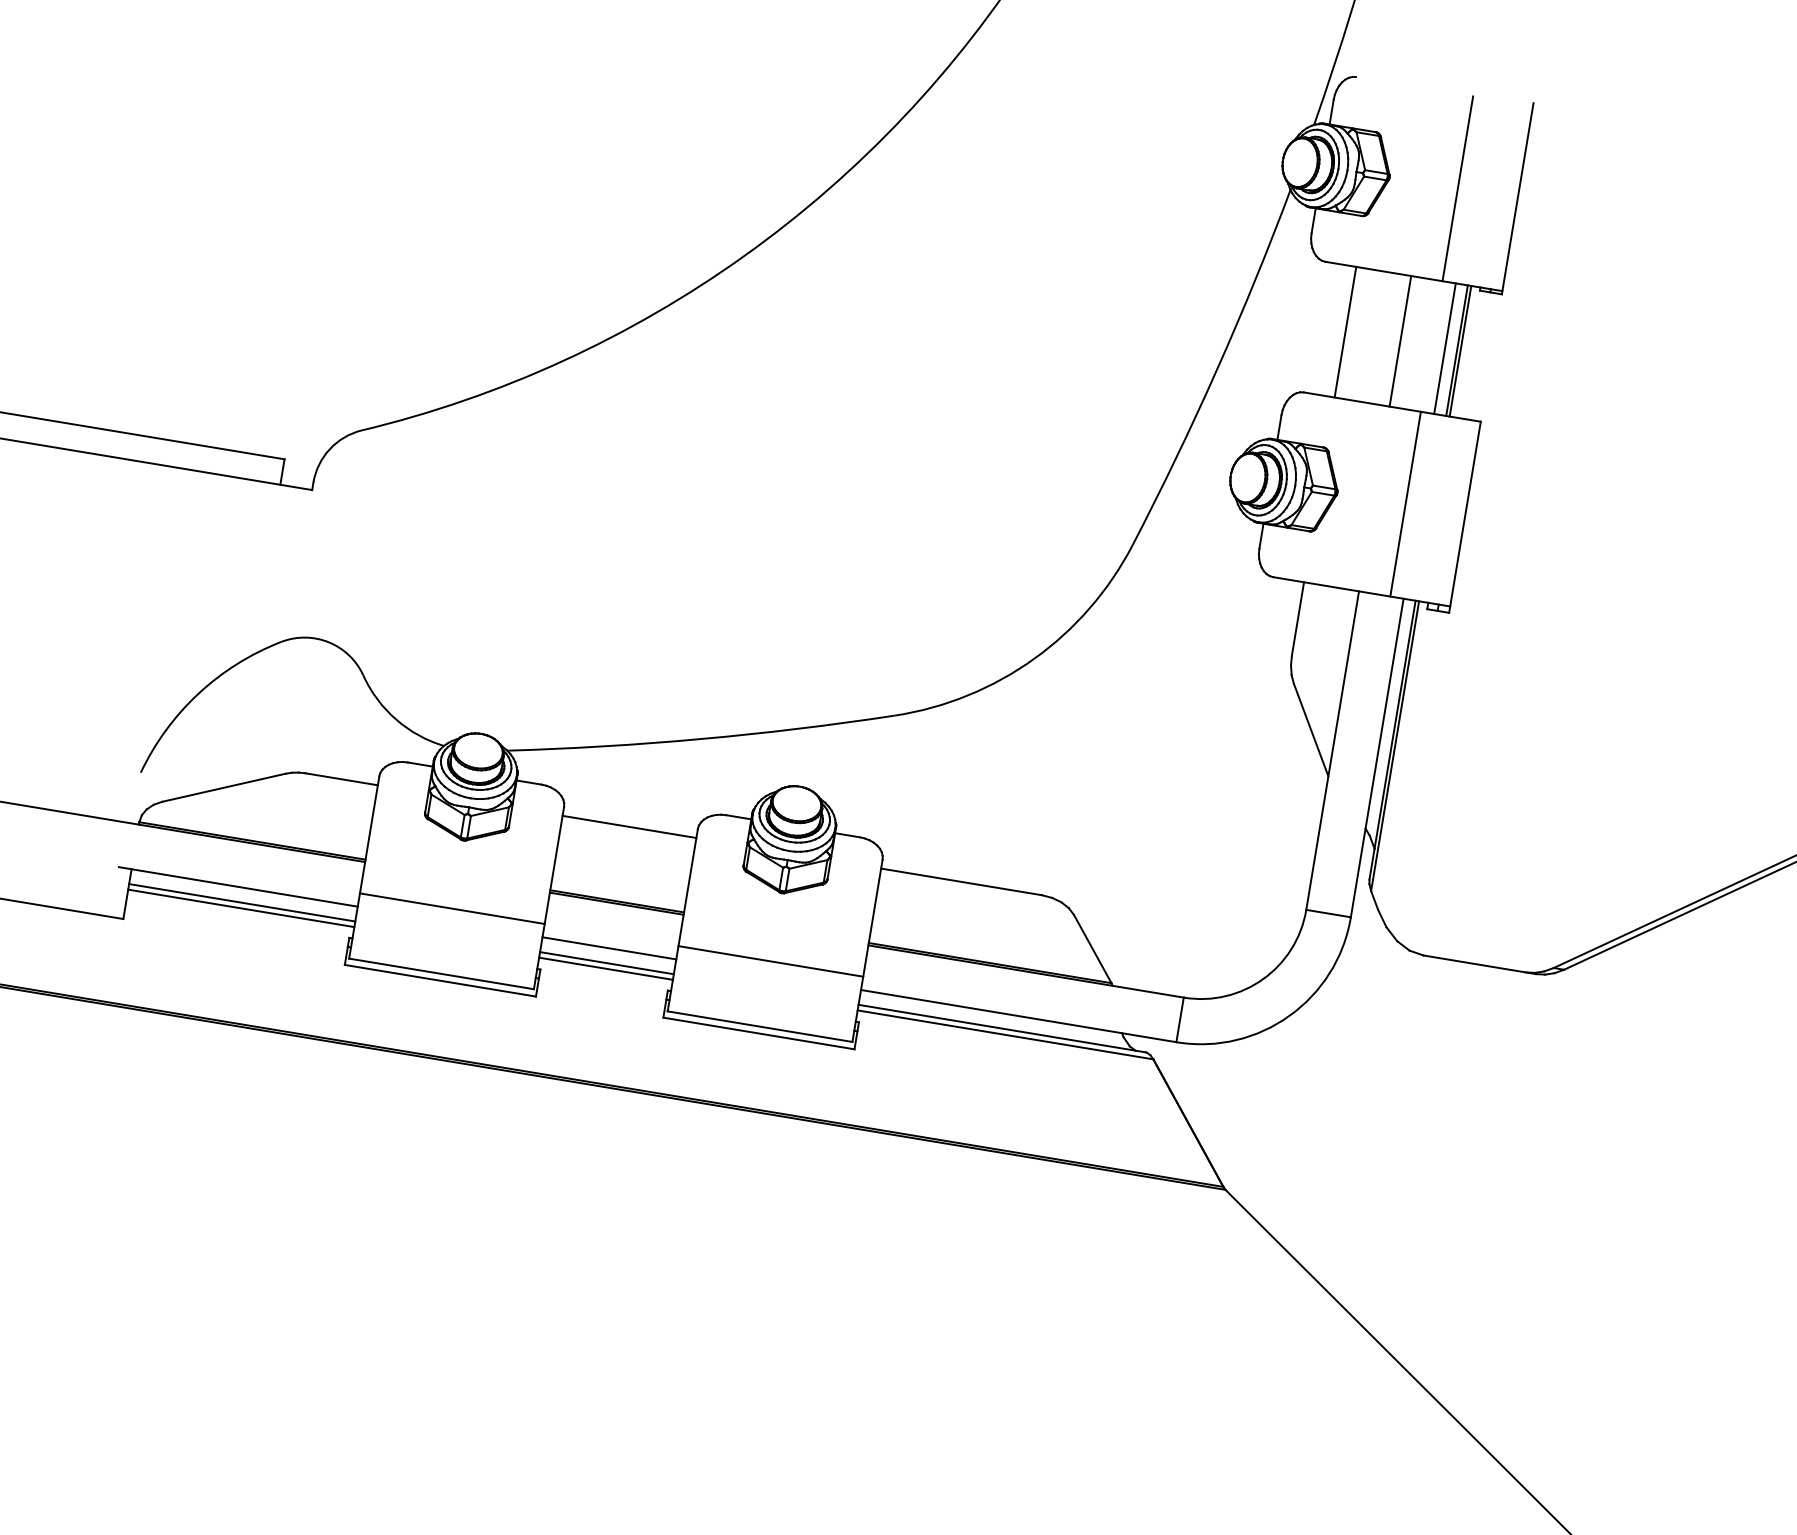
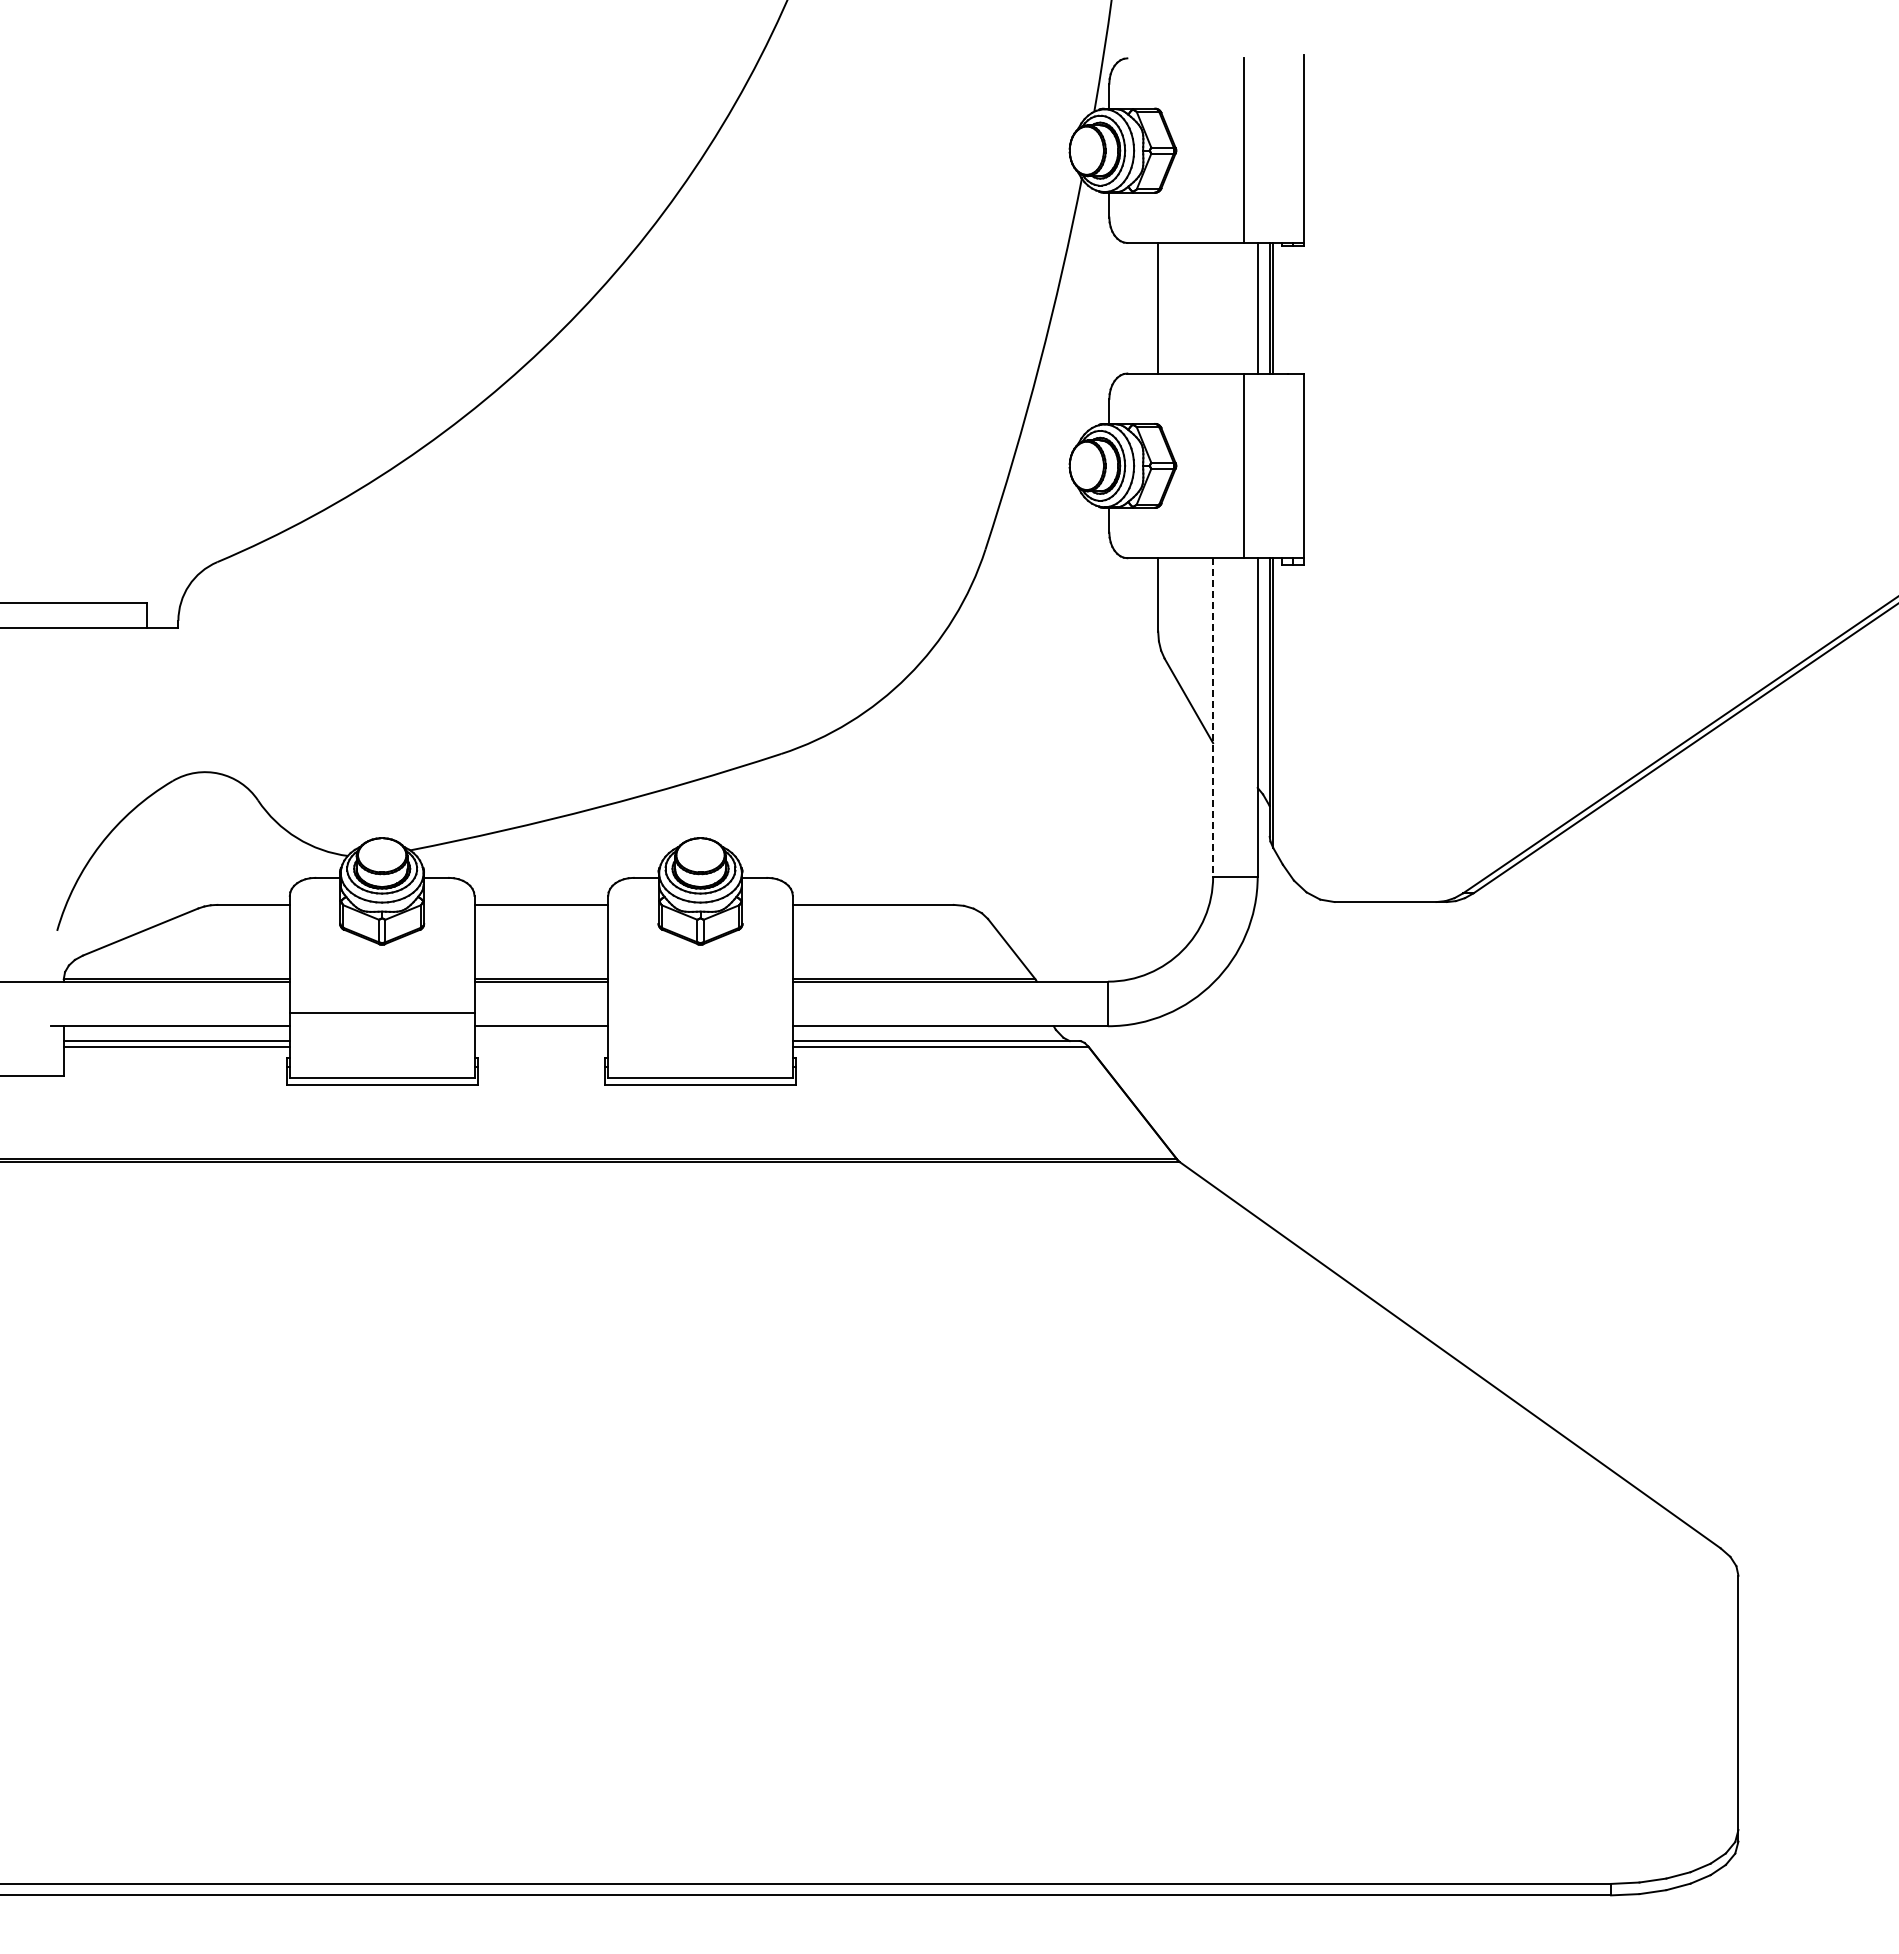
line: (1400, 341) -> (1213, 308), removed
line: (1333, 750) -> (1213, 717), solid -> dashed
line: (770, 960) -> (700, 1012), removed
line: (607, 963) -> (541, 1041), removed
line: (606, 968) -> (541, 1046), removed

